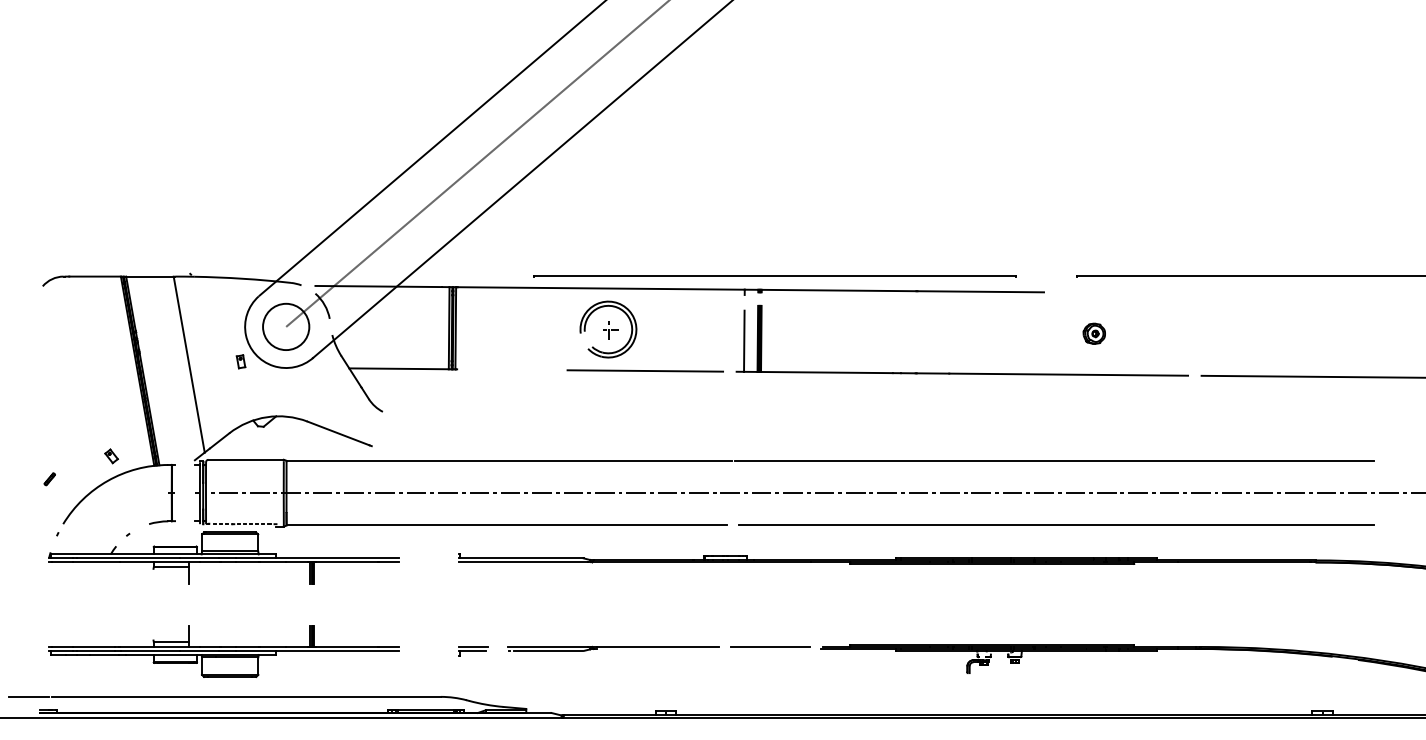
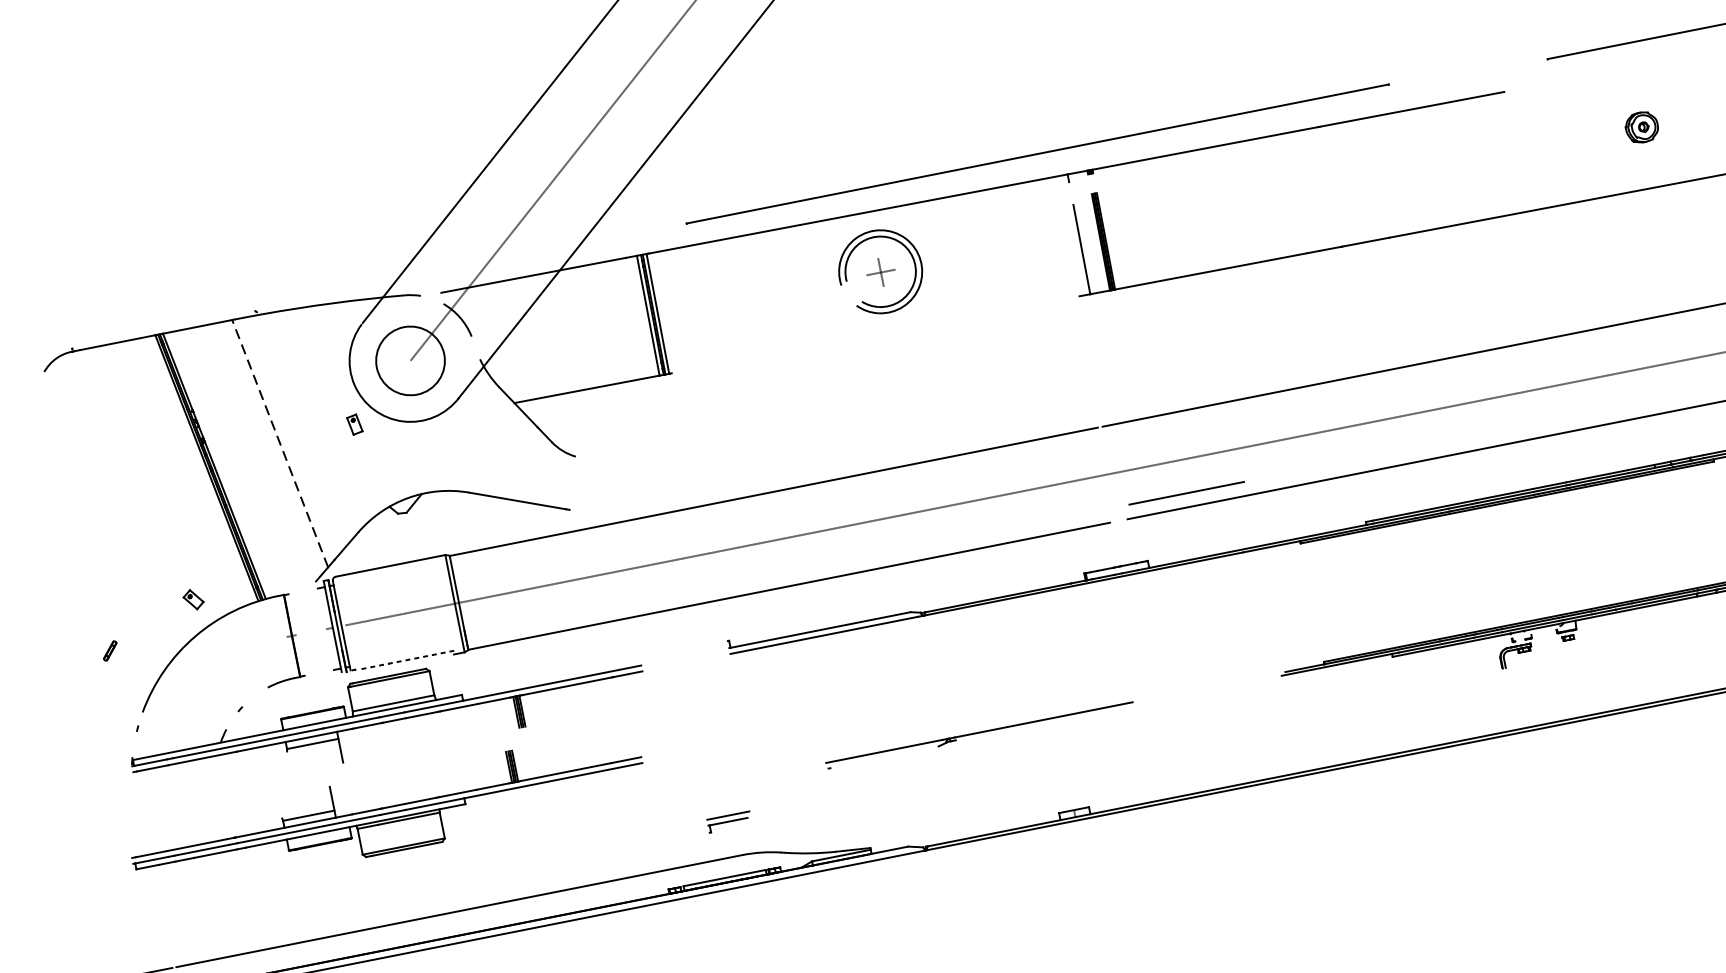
line: (774, 276) -> (1037, 154), moved
part: (1093, 333) -> (1640, 127), moved
line: (189, 364) -> (280, 443), solid -> dashed
line: (645, 370) -> (946, 320), removed
line: (770, 646) -> (1186, 492), moved
line: (548, 650) -> (885, 756), removed
part: (223, 651) -> (387, 814), moved
part: (473, 651) -> (729, 822), moved

